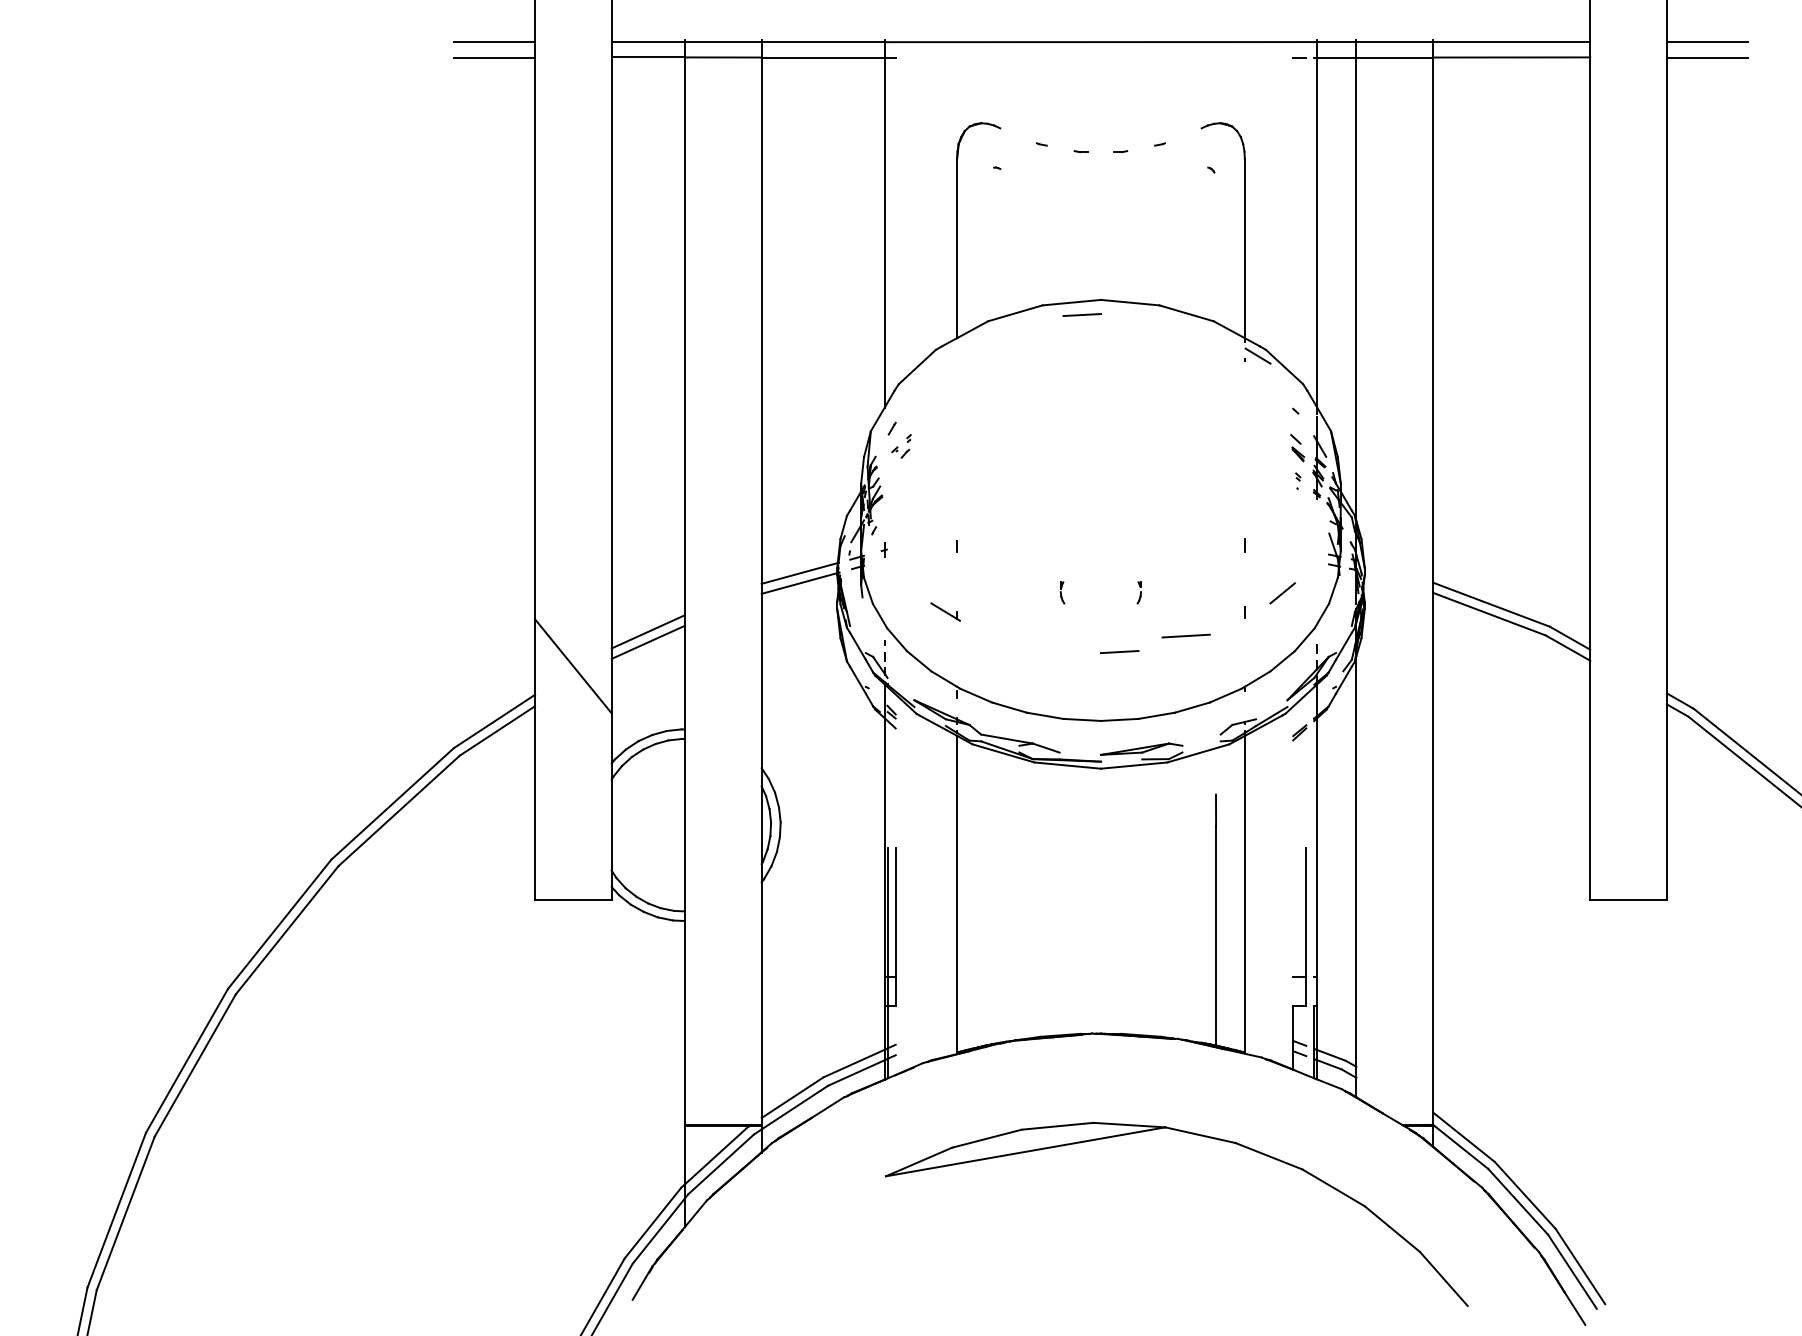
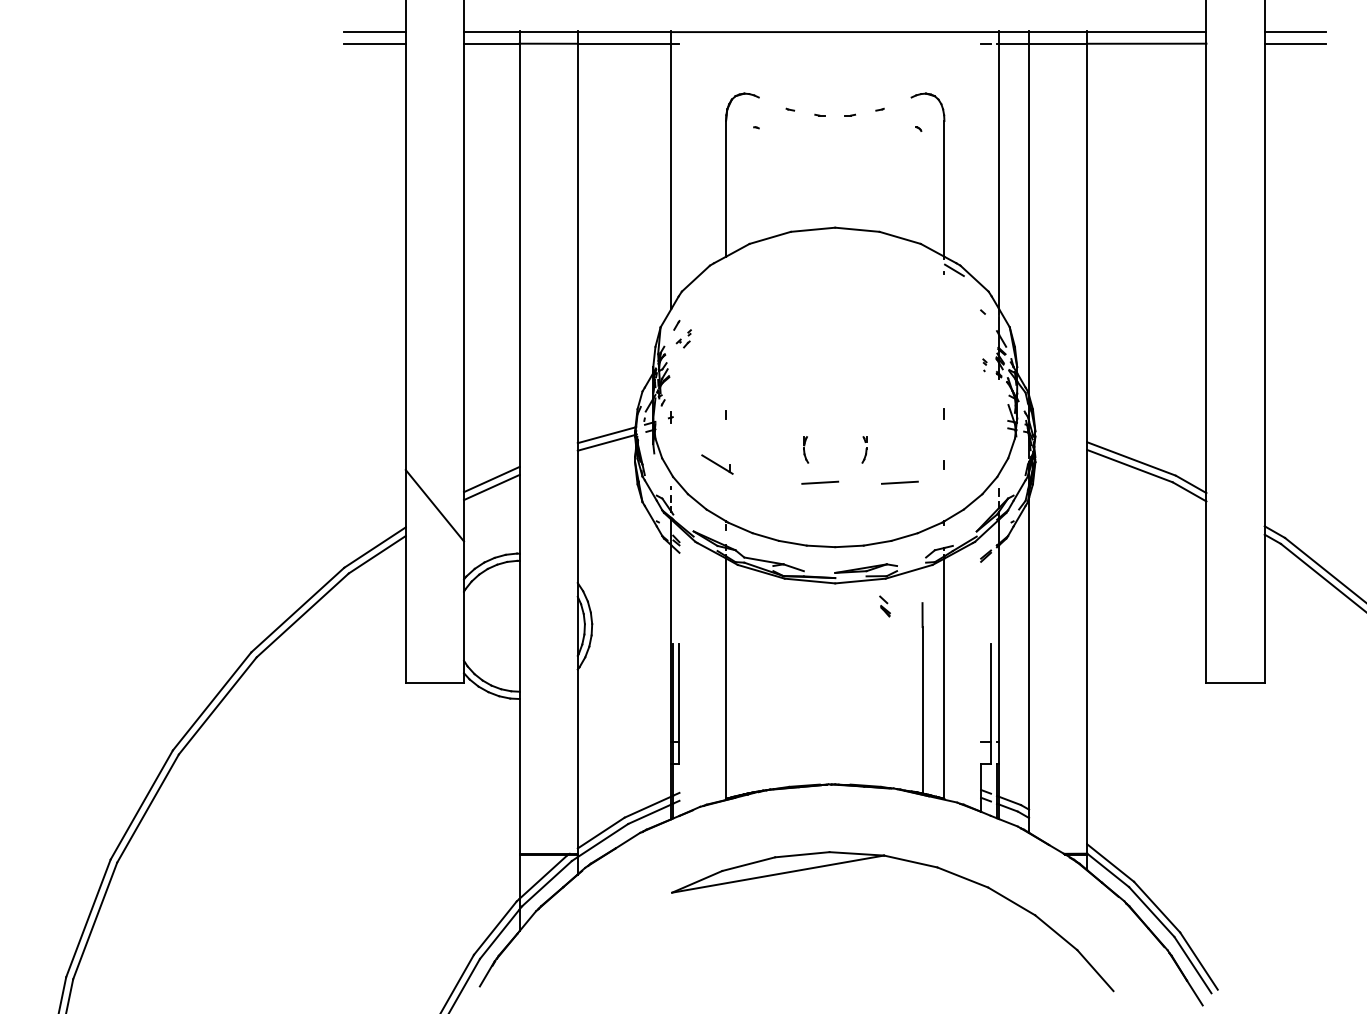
line: (1081, 314) -> (820, 238), removed
part: (1297, 448) -> (884, 606), moved
part: (1062, 592) -> (806, 449), size x1.6
part: (1138, 592) -> (863, 449), size x1.6
line: (1282, 593) -> (972, 450), removed
part: (945, 611) -> (717, 464), size x1.4
line: (1080, 635) -> (819, 482), added
line: (1119, 651) -> (849, 494), removed

